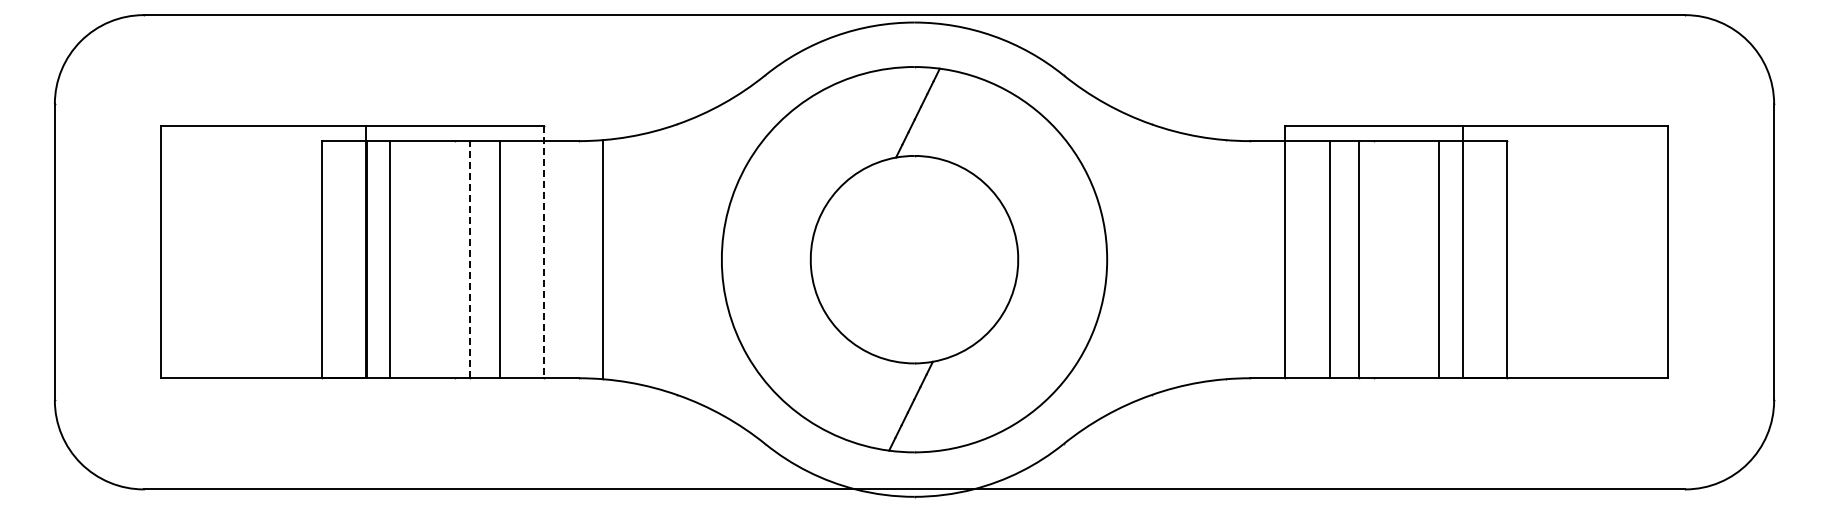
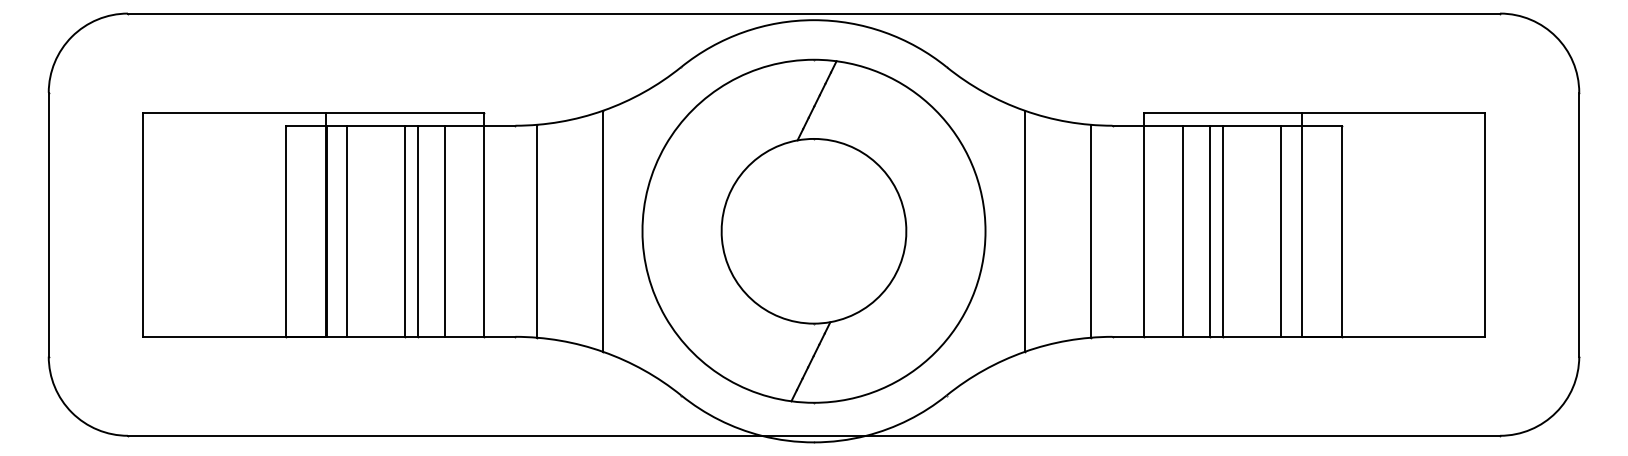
line: (543, 252) -> (483, 224), dashed -> solid
line: (455, 259) -> (405, 231), added
line: (469, 259) -> (417, 231), dashed -> solid
line: (677, 259) -> (603, 231), added
line: (1151, 259) -> (1024, 231), added
line: (1225, 259) -> (1090, 231), added
line: (1373, 259) -> (1222, 231), added

